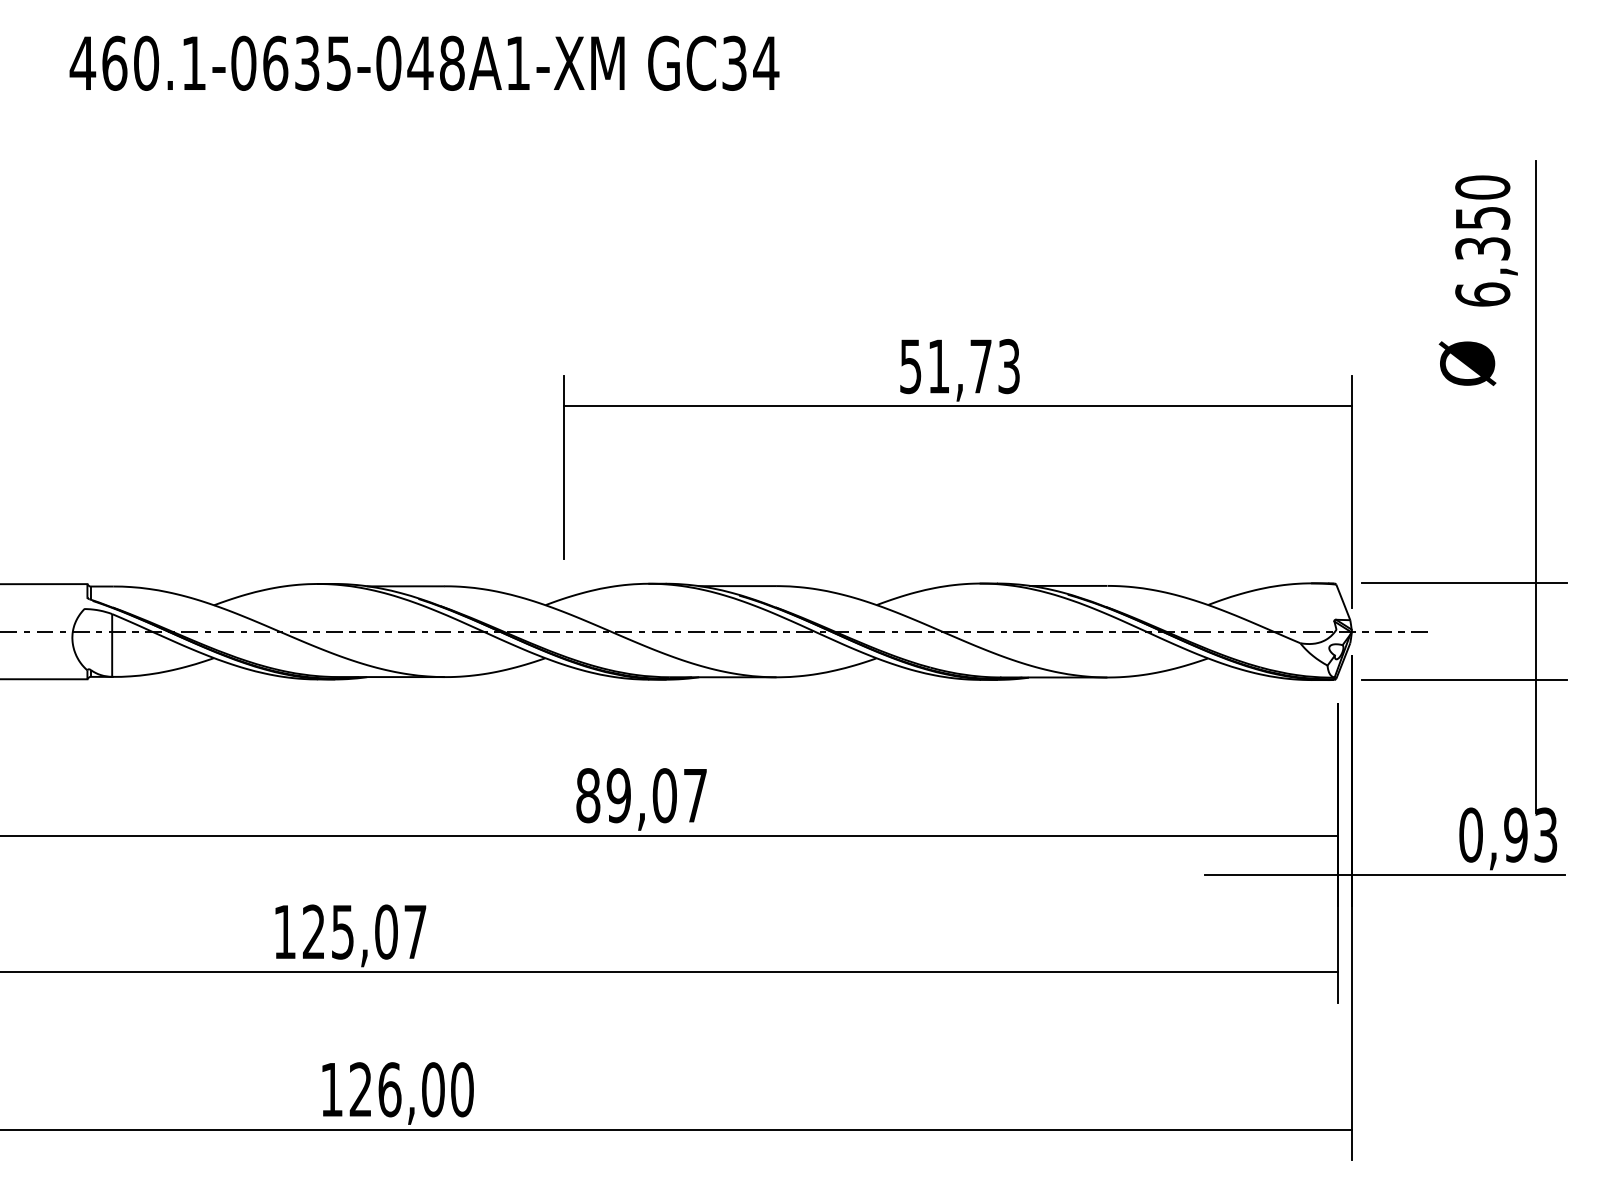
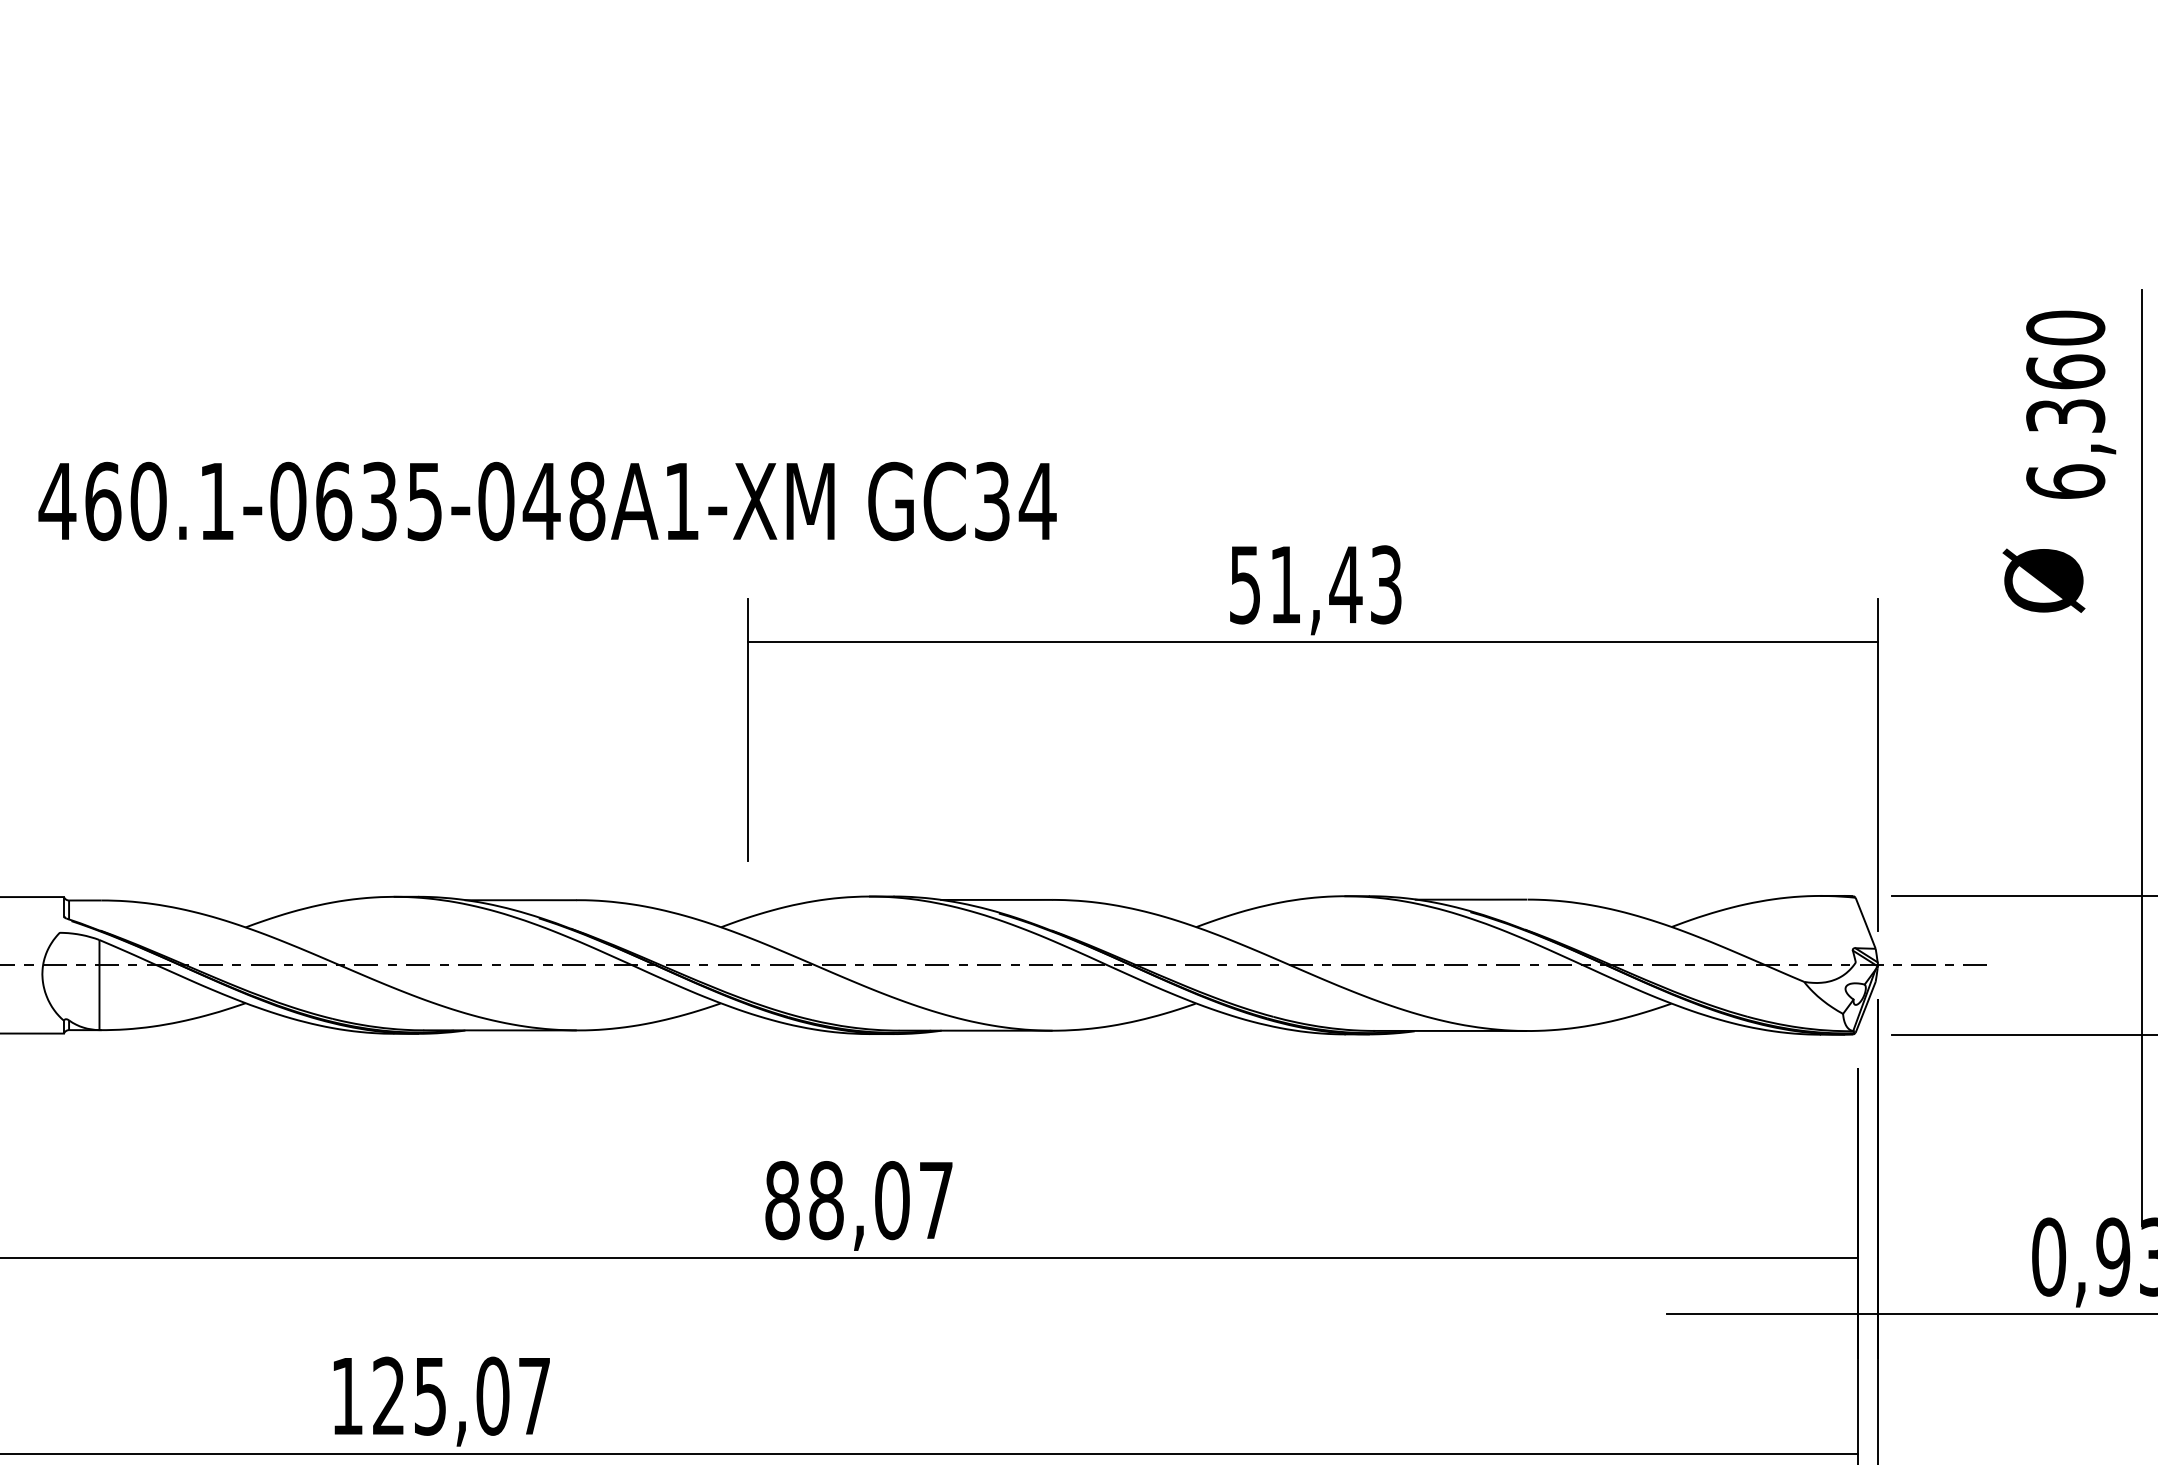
text: (424, 62) -> (547, 500), moved
text: (1482, 217) -> (2065, 371), 6,350 -> 6,360
text: (980, 366) -> (1345, 584), 51,73 -> 51,43
text: (618, 795) -> (825, 1200), 89,07 -> 88,07

